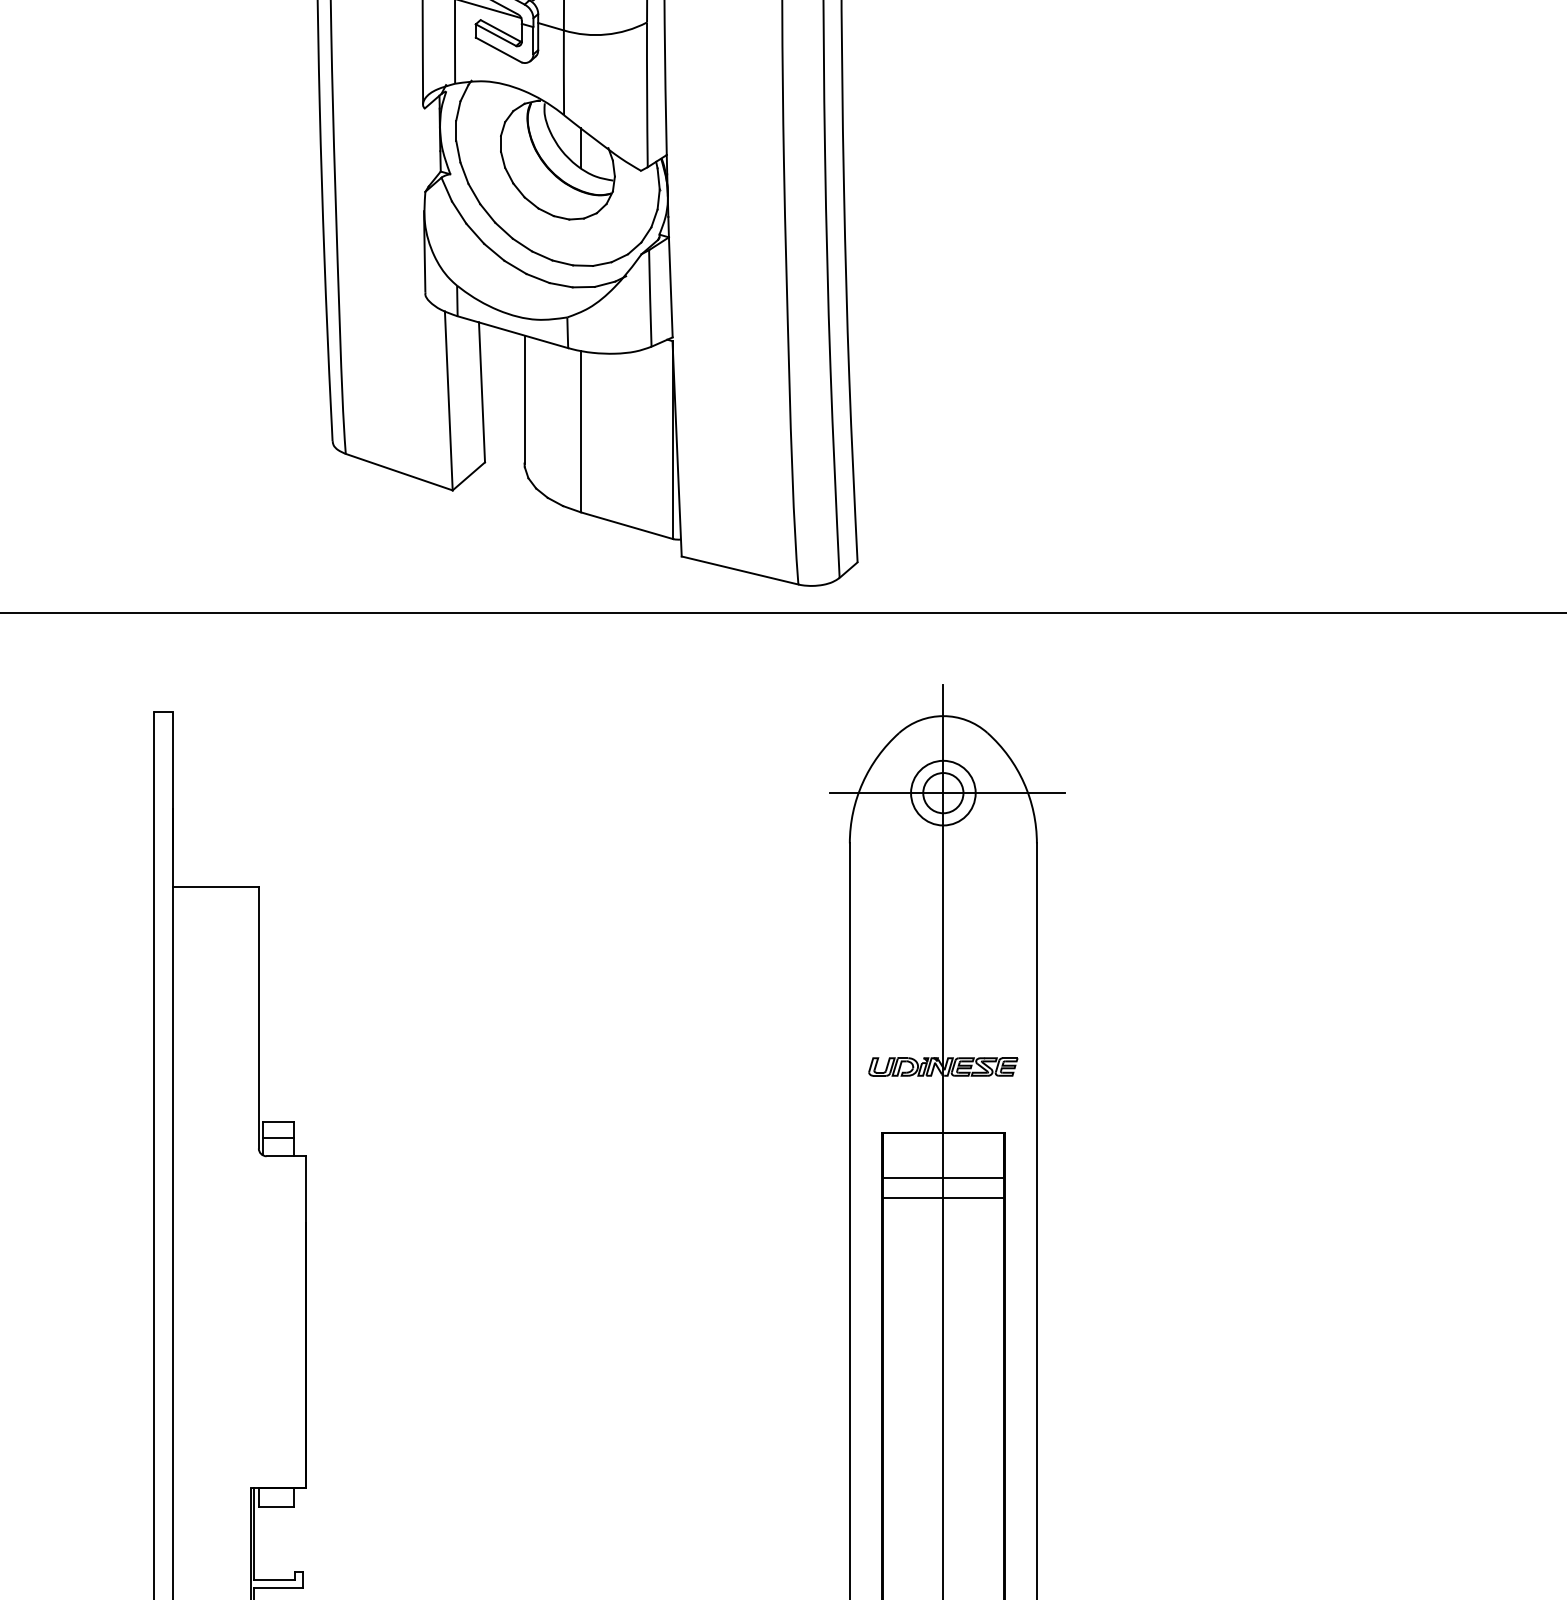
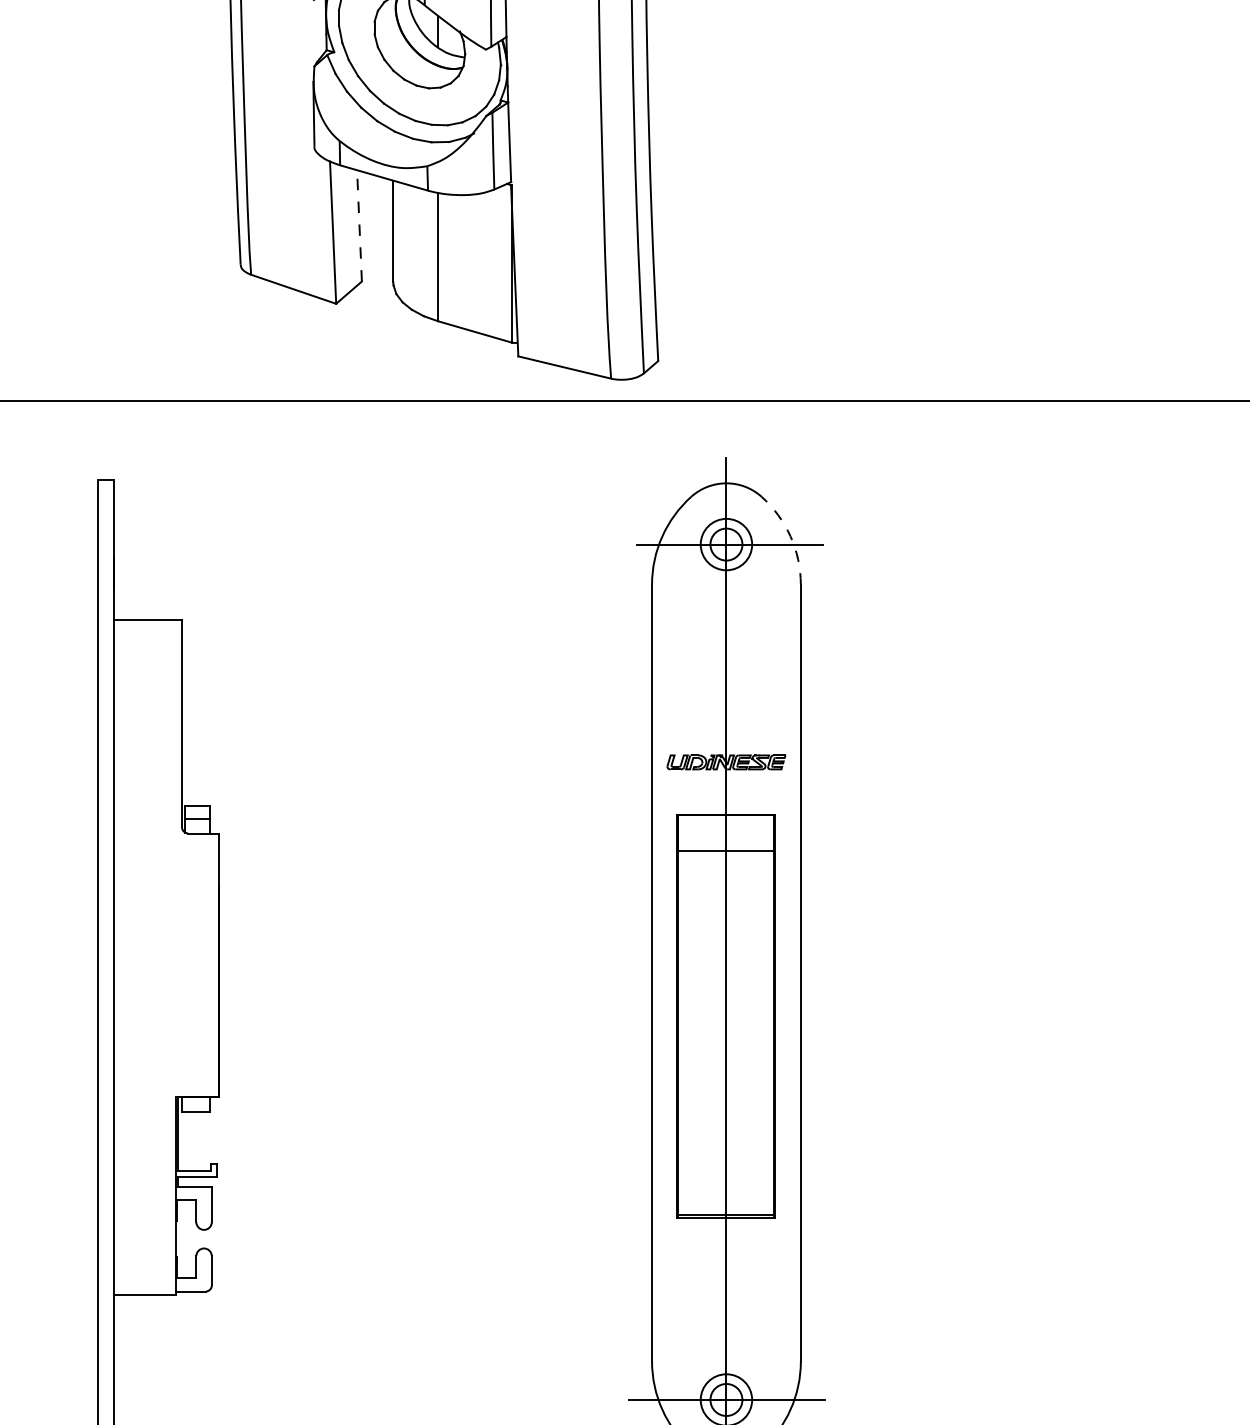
line: (481, 391) -> (359, 225), solid -> dashed
arc: (1023, 782) -> (790, 536), solid -> dashed
line: (943, 1197) -> (726, 866), removed

